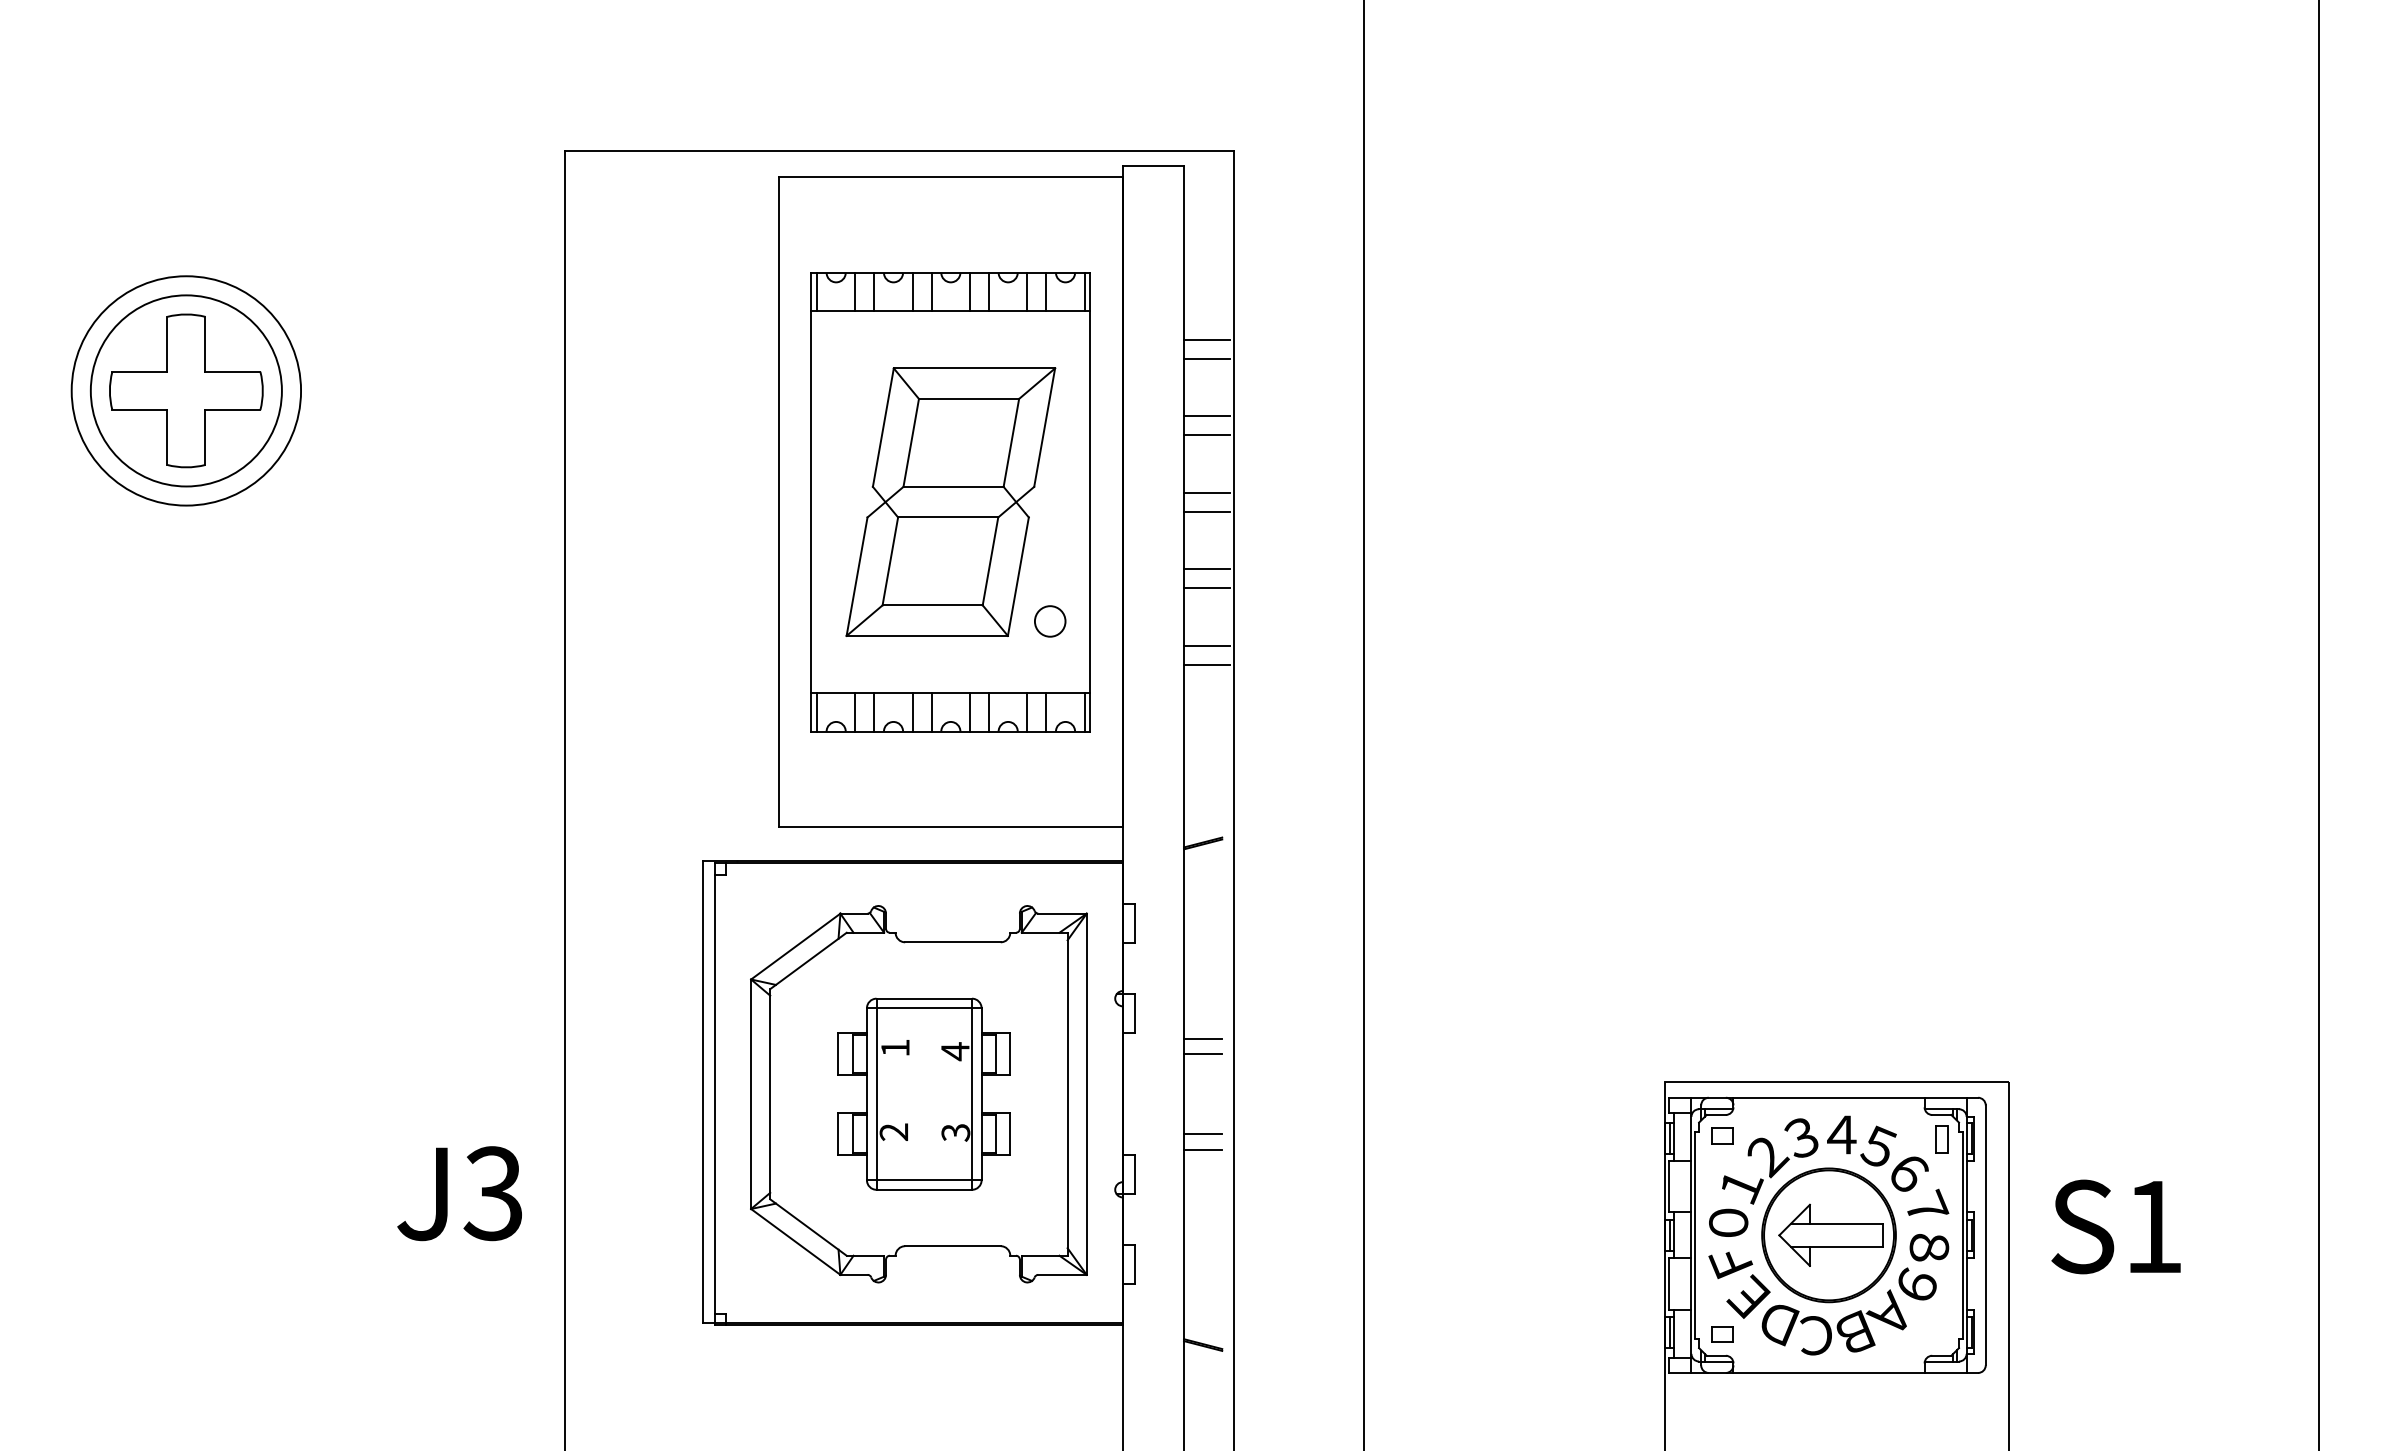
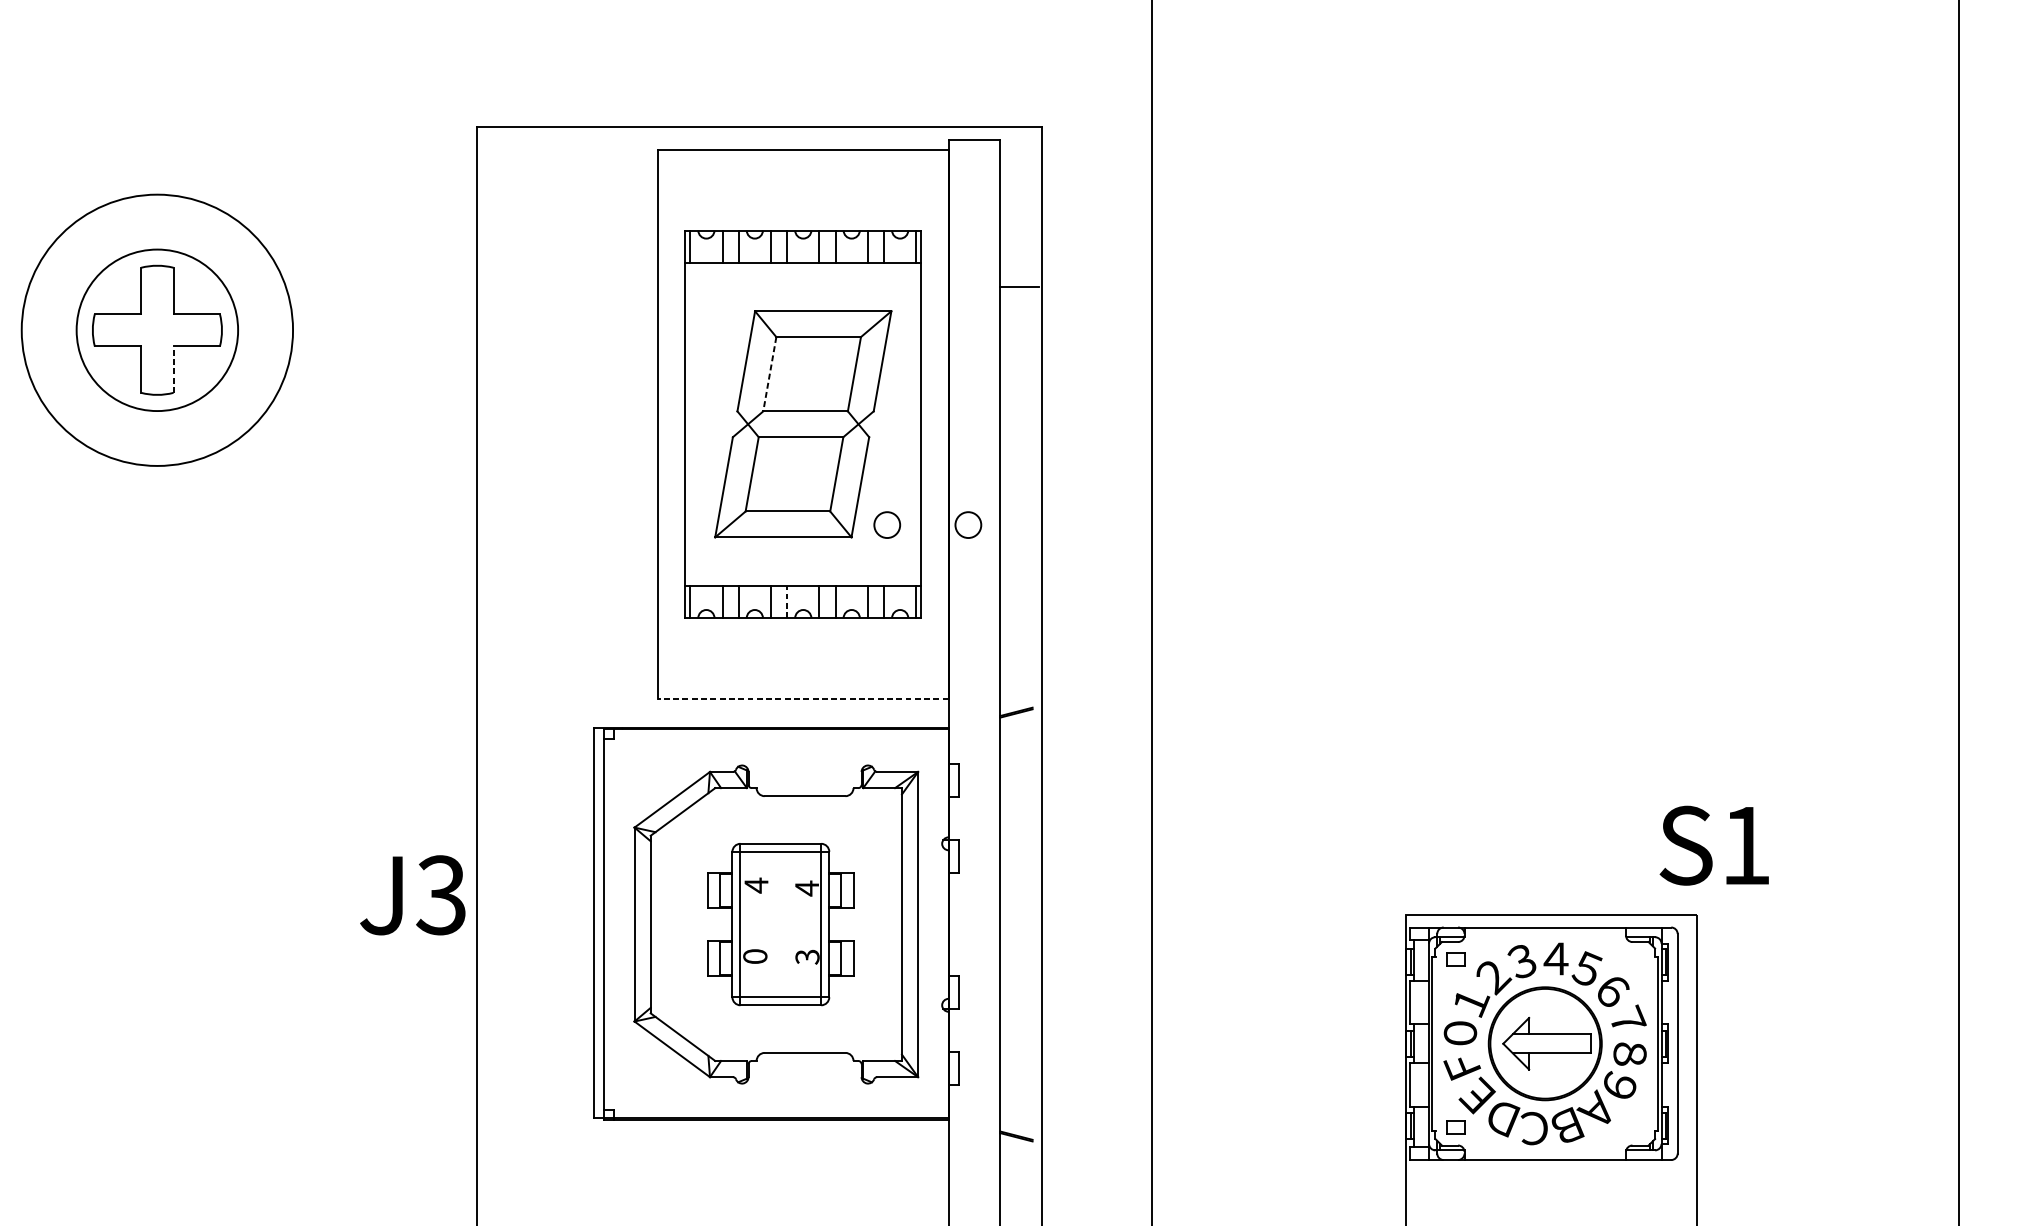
line: (1206, 358) -> (1019, 302), removed
circle: (186, 390) -> (157, 329), size x1.4
line: (1206, 416) -> (1019, 351), removed
line: (1206, 435) -> (1019, 367), removed
line: (205, 437) -> (173, 369), solid -> dashed
line: (911, 442) -> (770, 373), solid -> dashed
line: (1206, 492) -> (1019, 416), removed
line: (1206, 511) -> (1019, 432), removed
line: (1206, 569) -> (1019, 481), removed
line: (1206, 588) -> (1019, 497), removed
circle: (1146, 621) -> (968, 525), added
line: (1206, 645) -> (1019, 545), removed
line: (1206, 664) -> (1019, 561), removed
line: (931, 711) -> (786, 601), solid -> dashed
line: (950, 827) -> (802, 699), solid -> dashed
line: (1203, 1038) -> (1016, 877), removed
text: (895, 1047) -> (756, 885), 1 -> 4
line: (1203, 1054) -> (1016, 890), removed
text: (893, 1131) -> (754, 956), 2 -> 0
line: (1203, 1134) -> (1016, 958), removed
part: (1941, 1139) -> (1640, 962), removed
line: (1203, 1149) -> (1016, 971), removed
text: (459, 1193) -> (412, 895), moved
text: (2115, 1226) -> (1713, 845), moved

